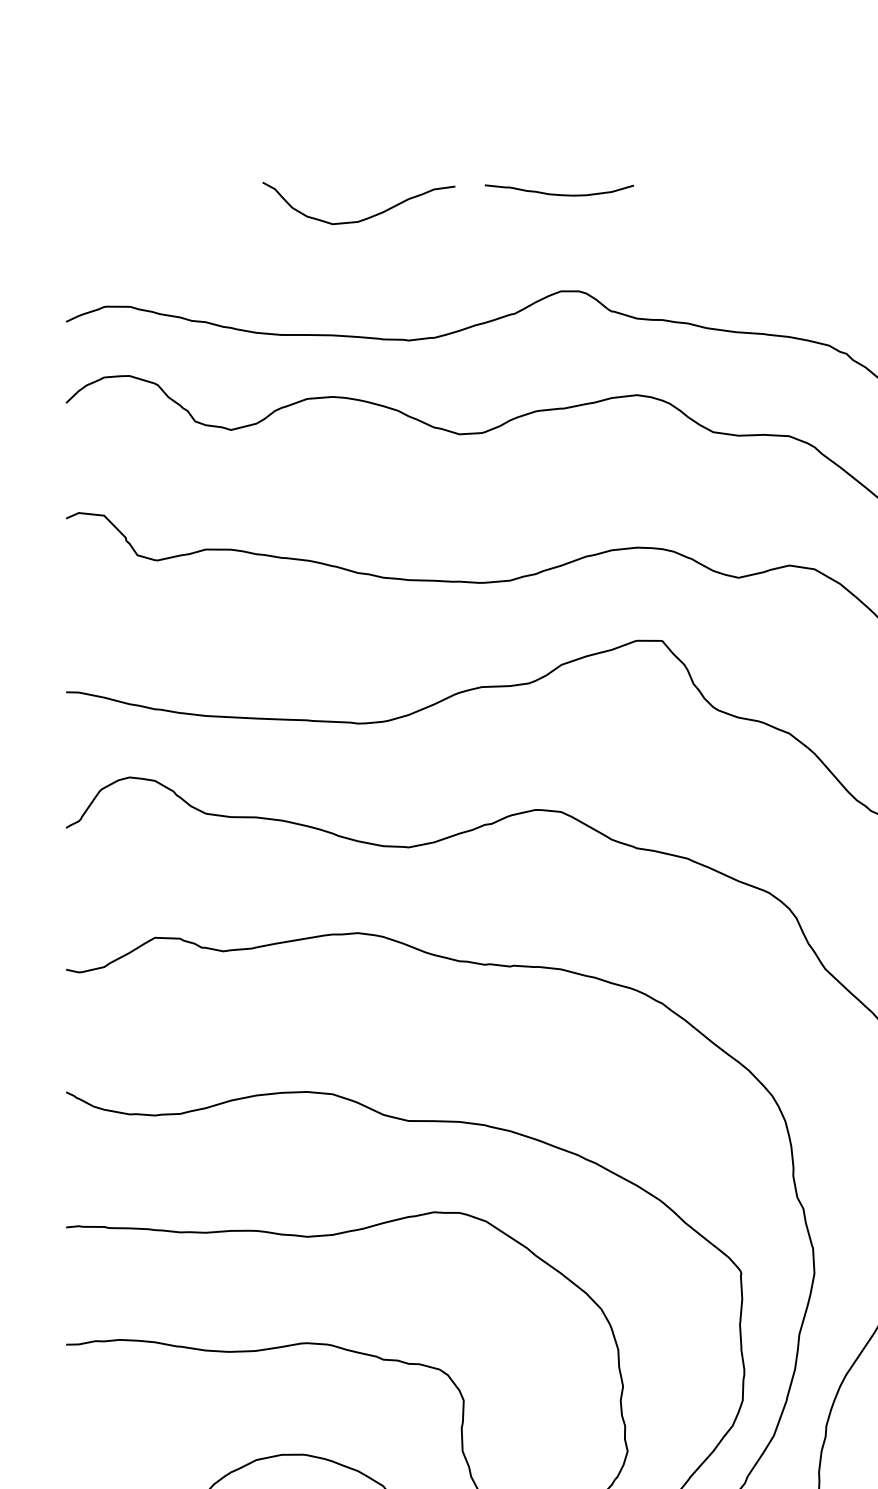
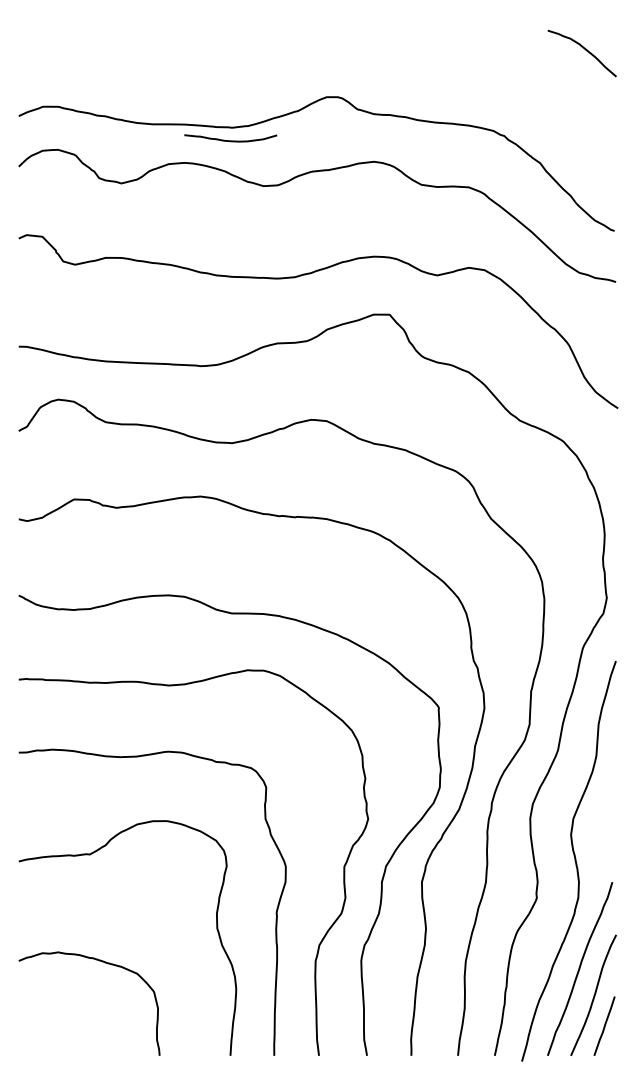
curve: (559, 193) -> (230, 140), moved
curve: (362, 217) -> (203, 51), removed

